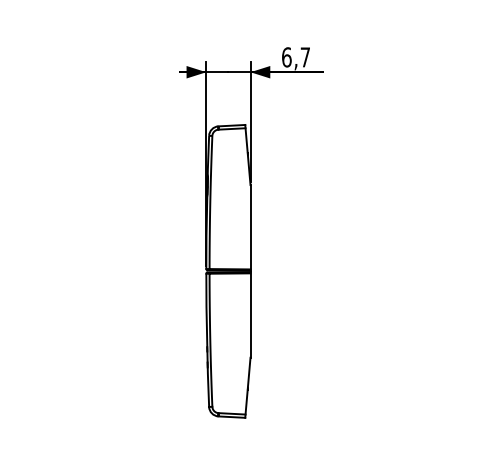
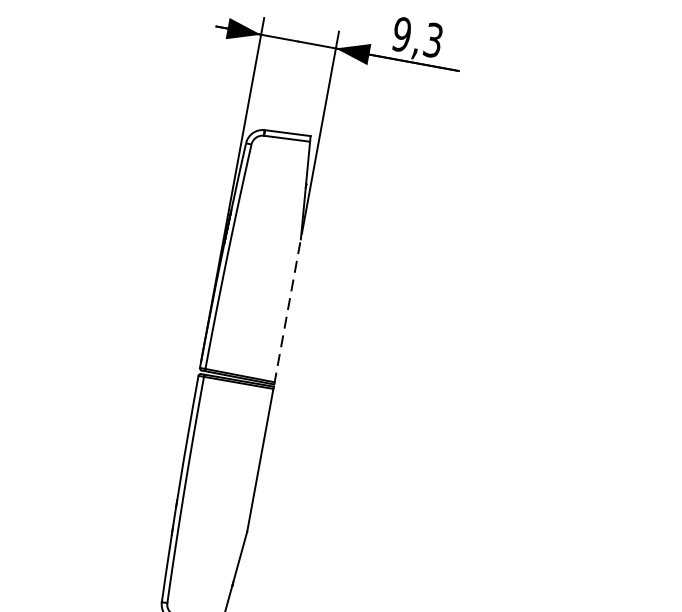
text: (296, 57) -> (418, 37), 6,7 -> 9,3
line: (250, 227) -> (287, 311), solid -> dashed

